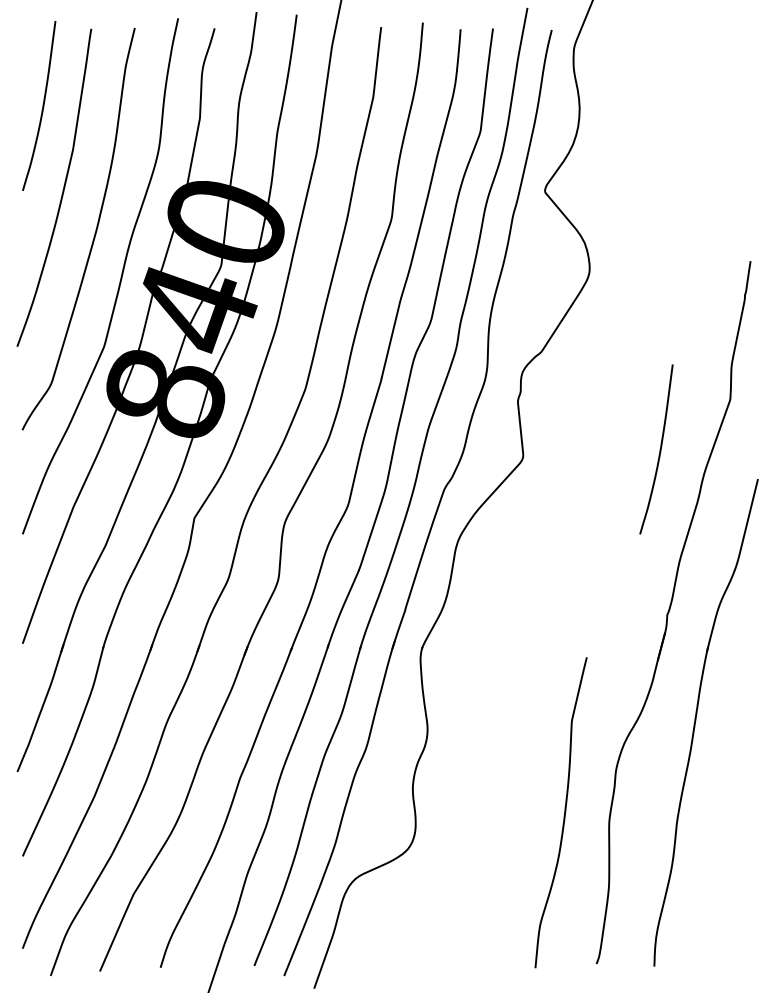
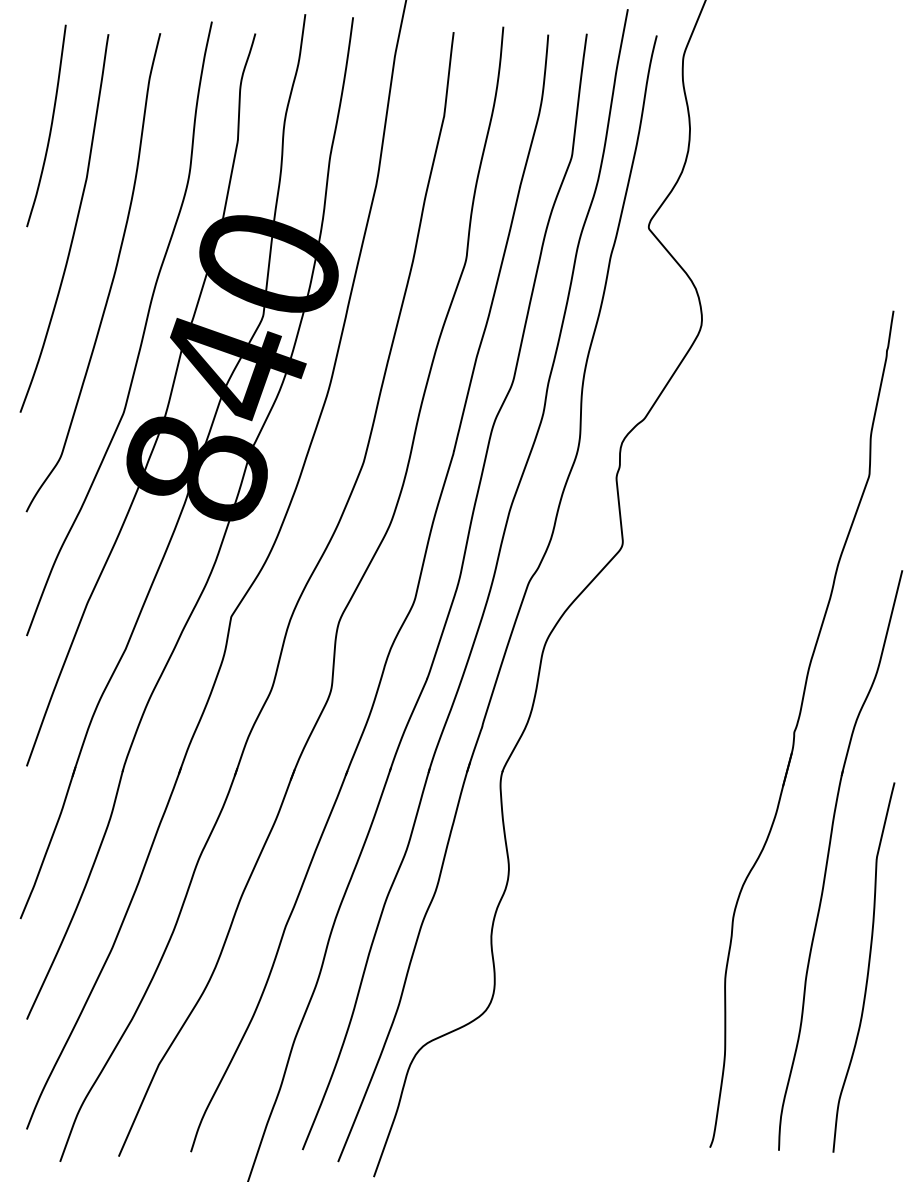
curve: (659, 449) -> (785, 534), removed
curve: (564, 812) -> (867, 967), moved

